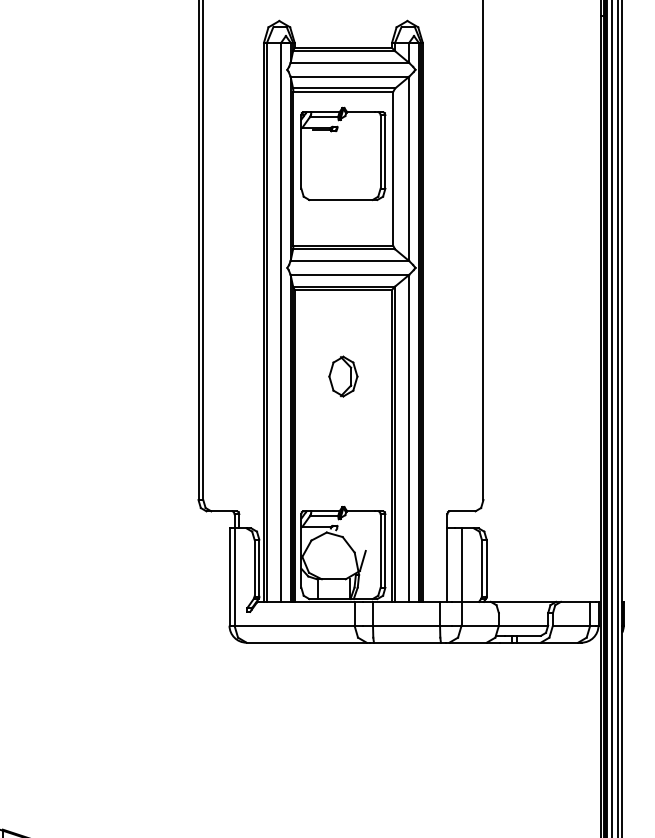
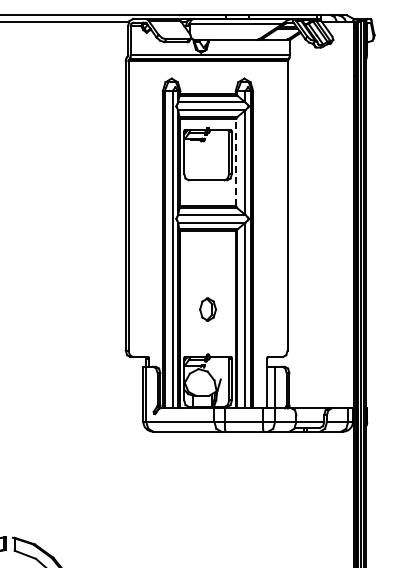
line: (393, 168) -> (236, 162), solid -> dashed
part: (344, 376) -> (208, 309), moved

